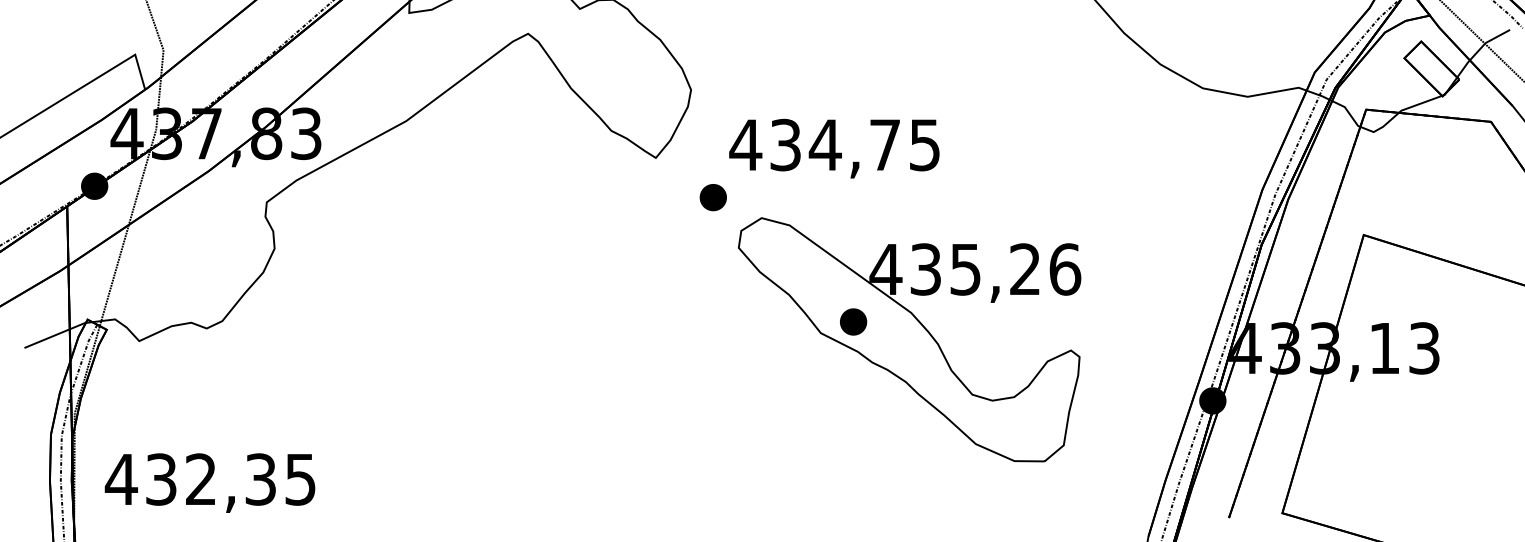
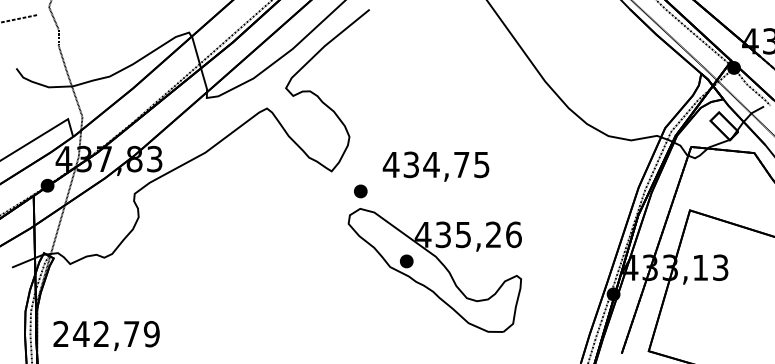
text: (833, 148) -> (435, 166), moved
part: (908, 339) -> (434, 270), moved
text: (209, 478) -> (105, 333), 432,35 -> 242,79

